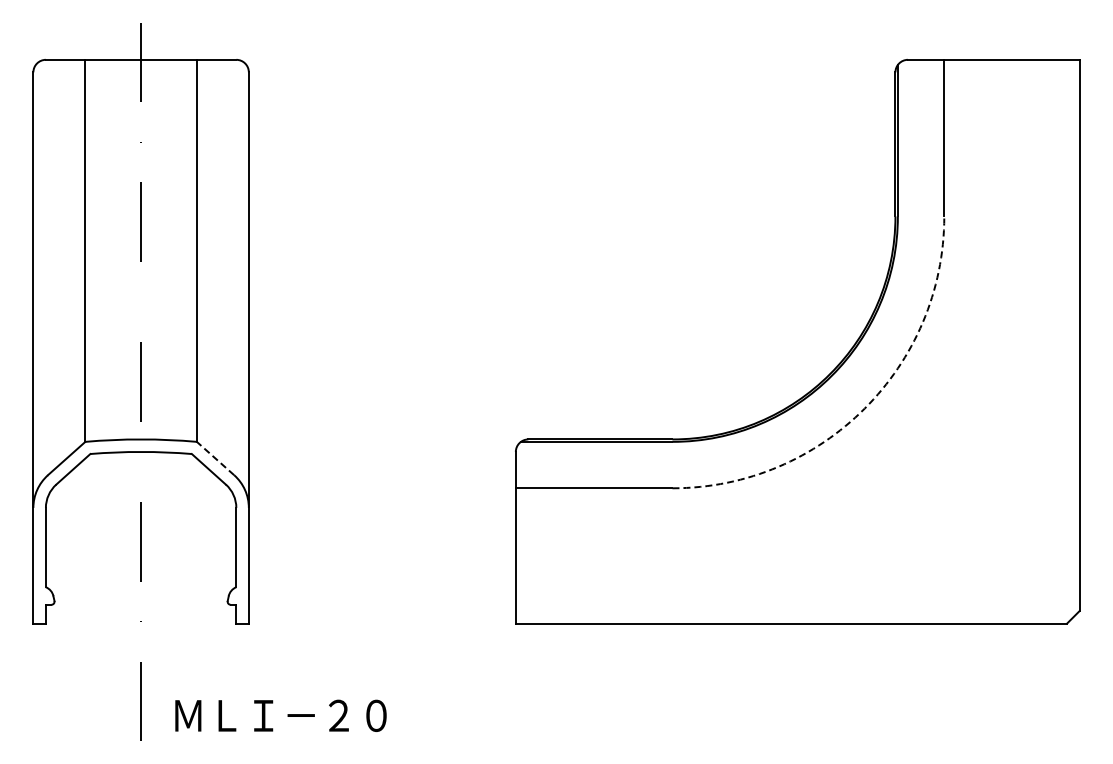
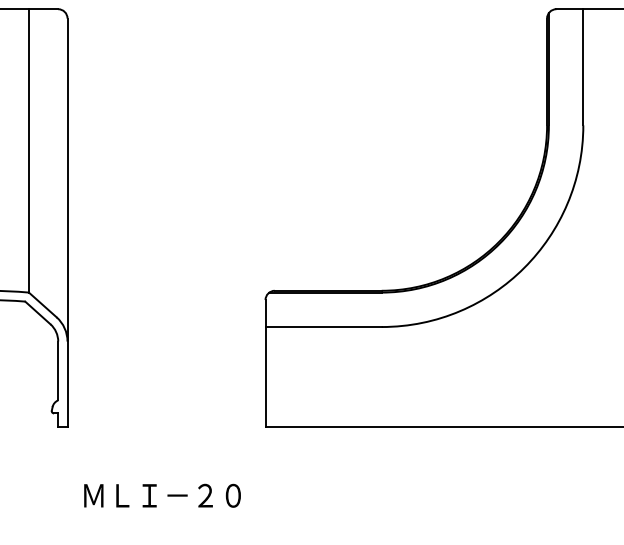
arc: (864, 408) -> (524, 267), dashed -> solid
line: (215, 458) -> (42, 304), dashed -> solid
text: (280, 715) -> (162, 495), moved

